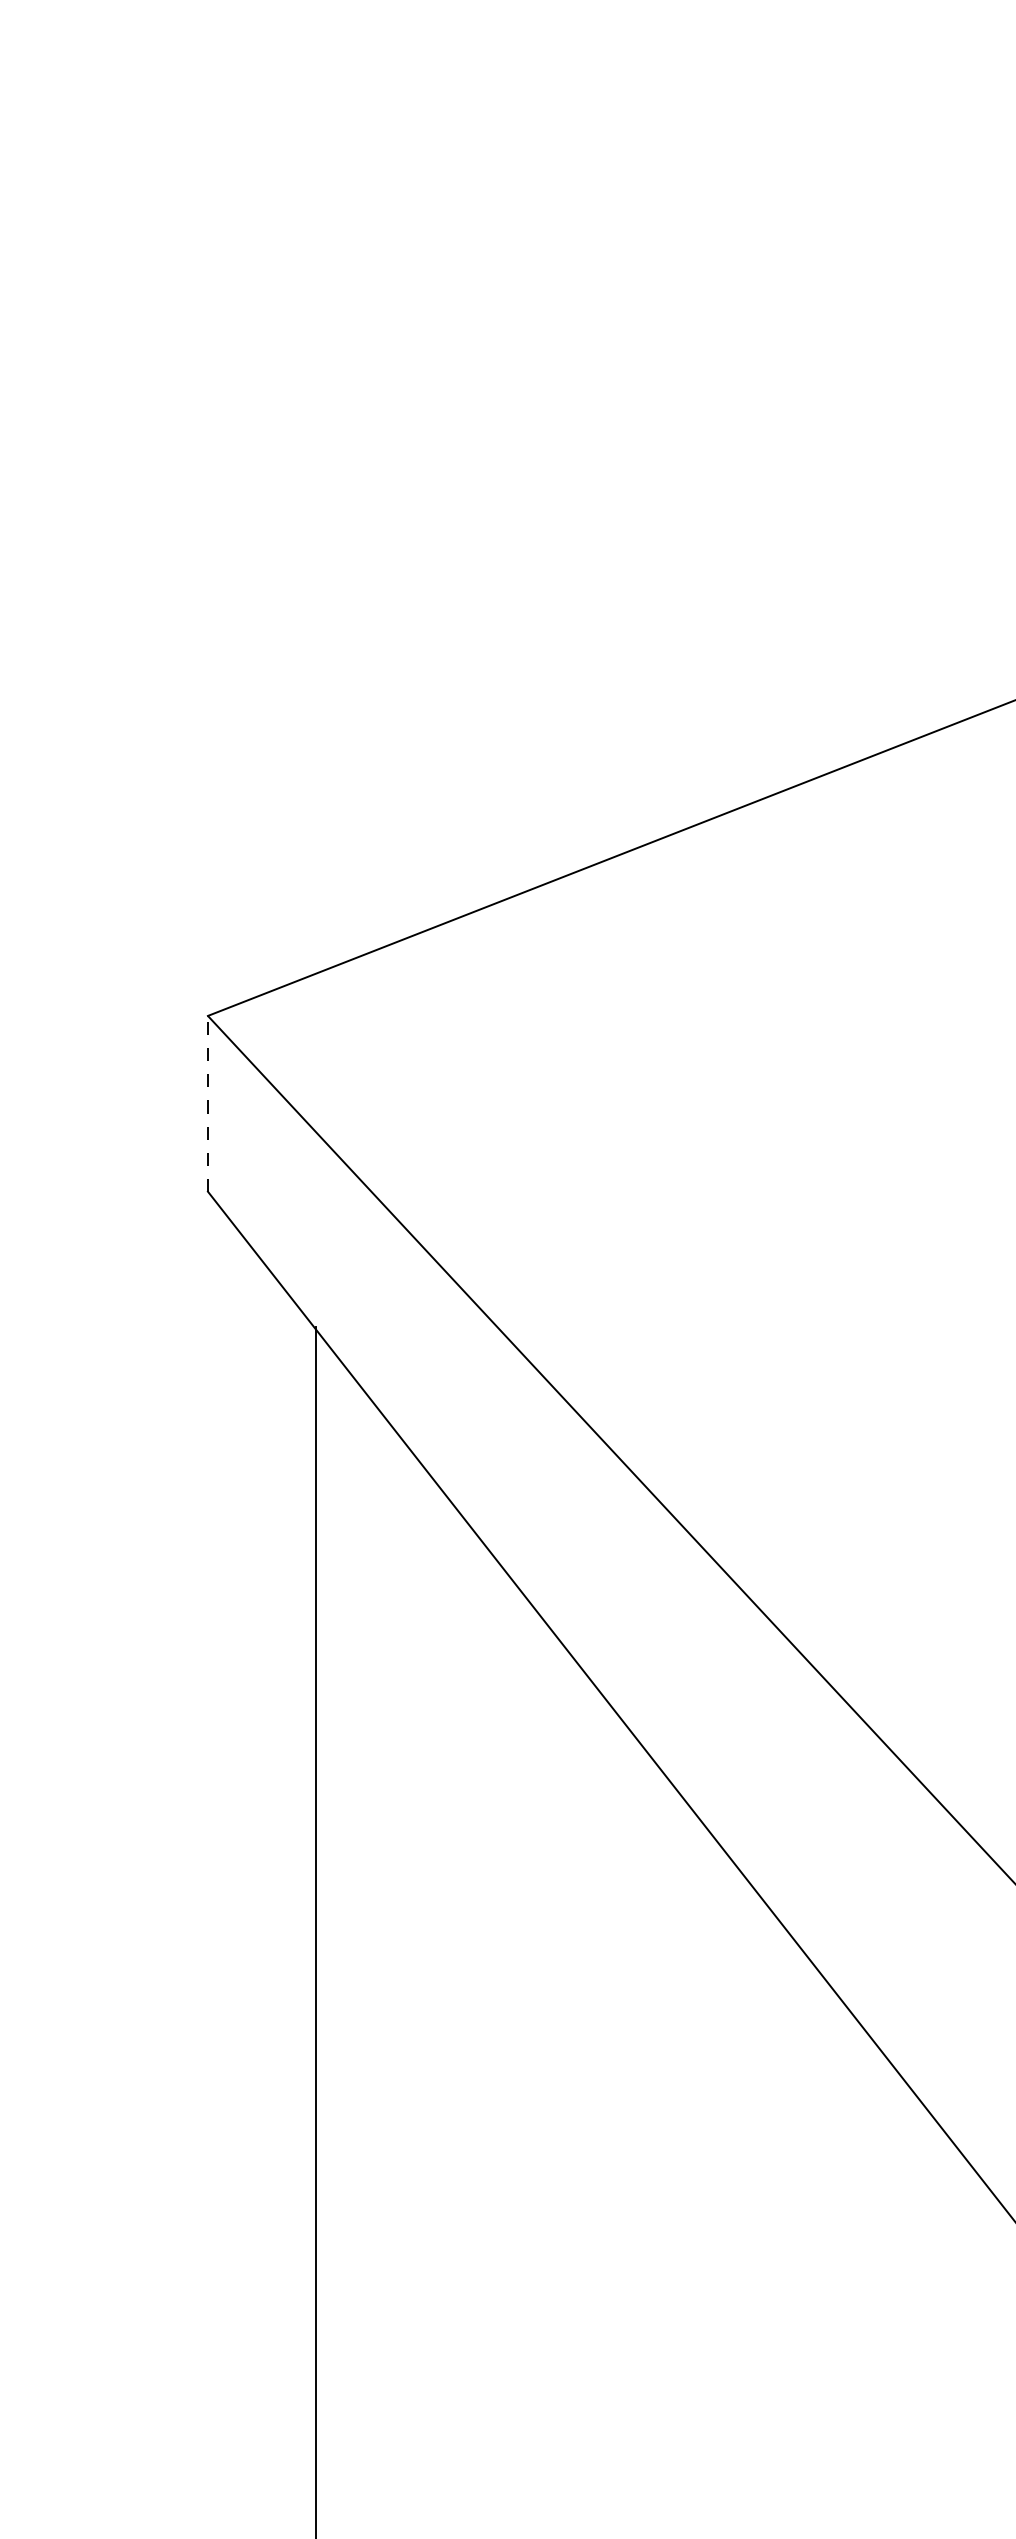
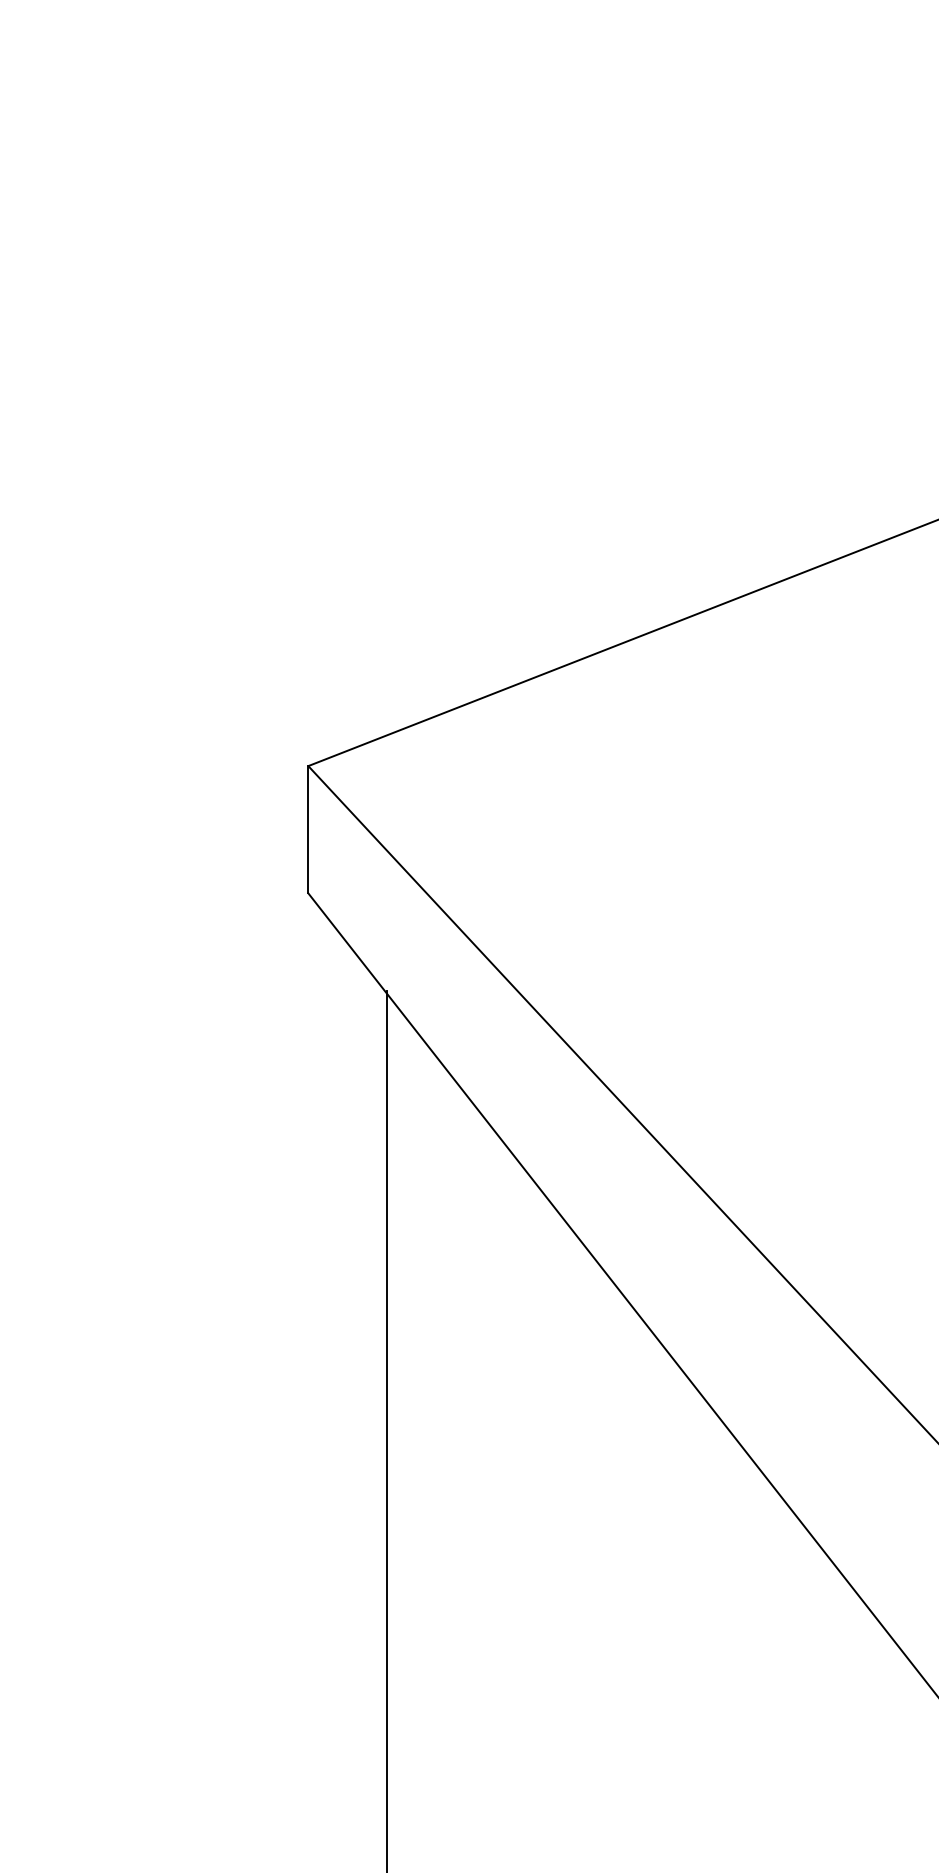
line: (208, 1103) -> (308, 829), dashed -> solid

